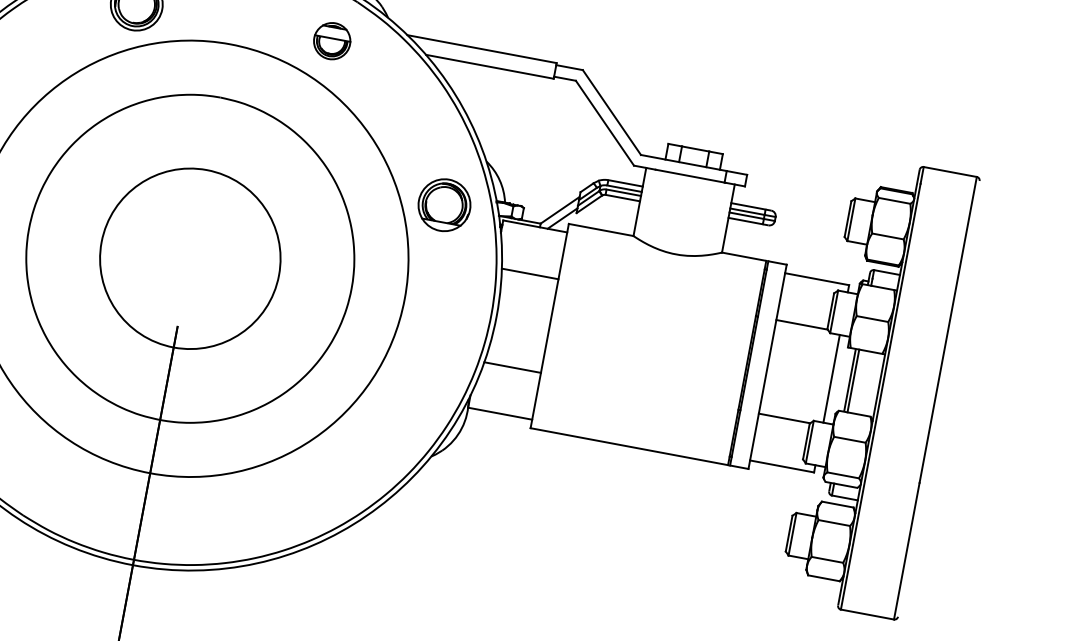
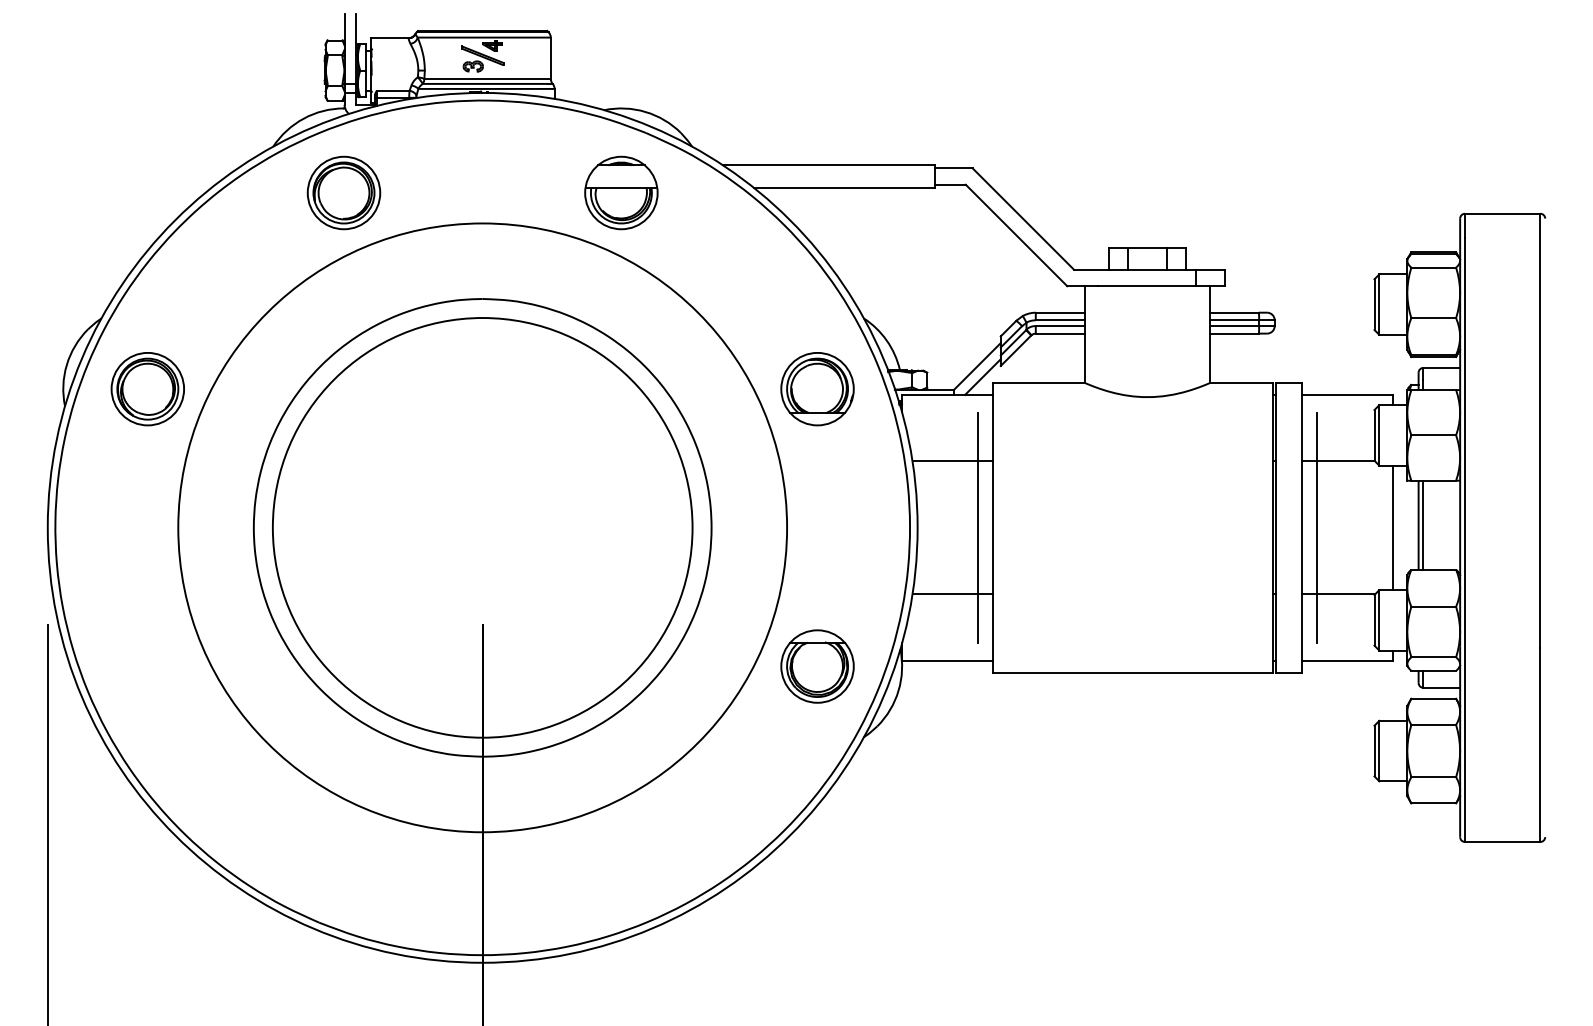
part: (332, 40) -> (621, 192), size x1.43
circle: (190, 258) -> (482, 527), size x1.67
line: (539, 323) -> (978, 527), added
line: (777, 368) -> (1316, 527), added
part: (407, 400) -> (817, 666), added

